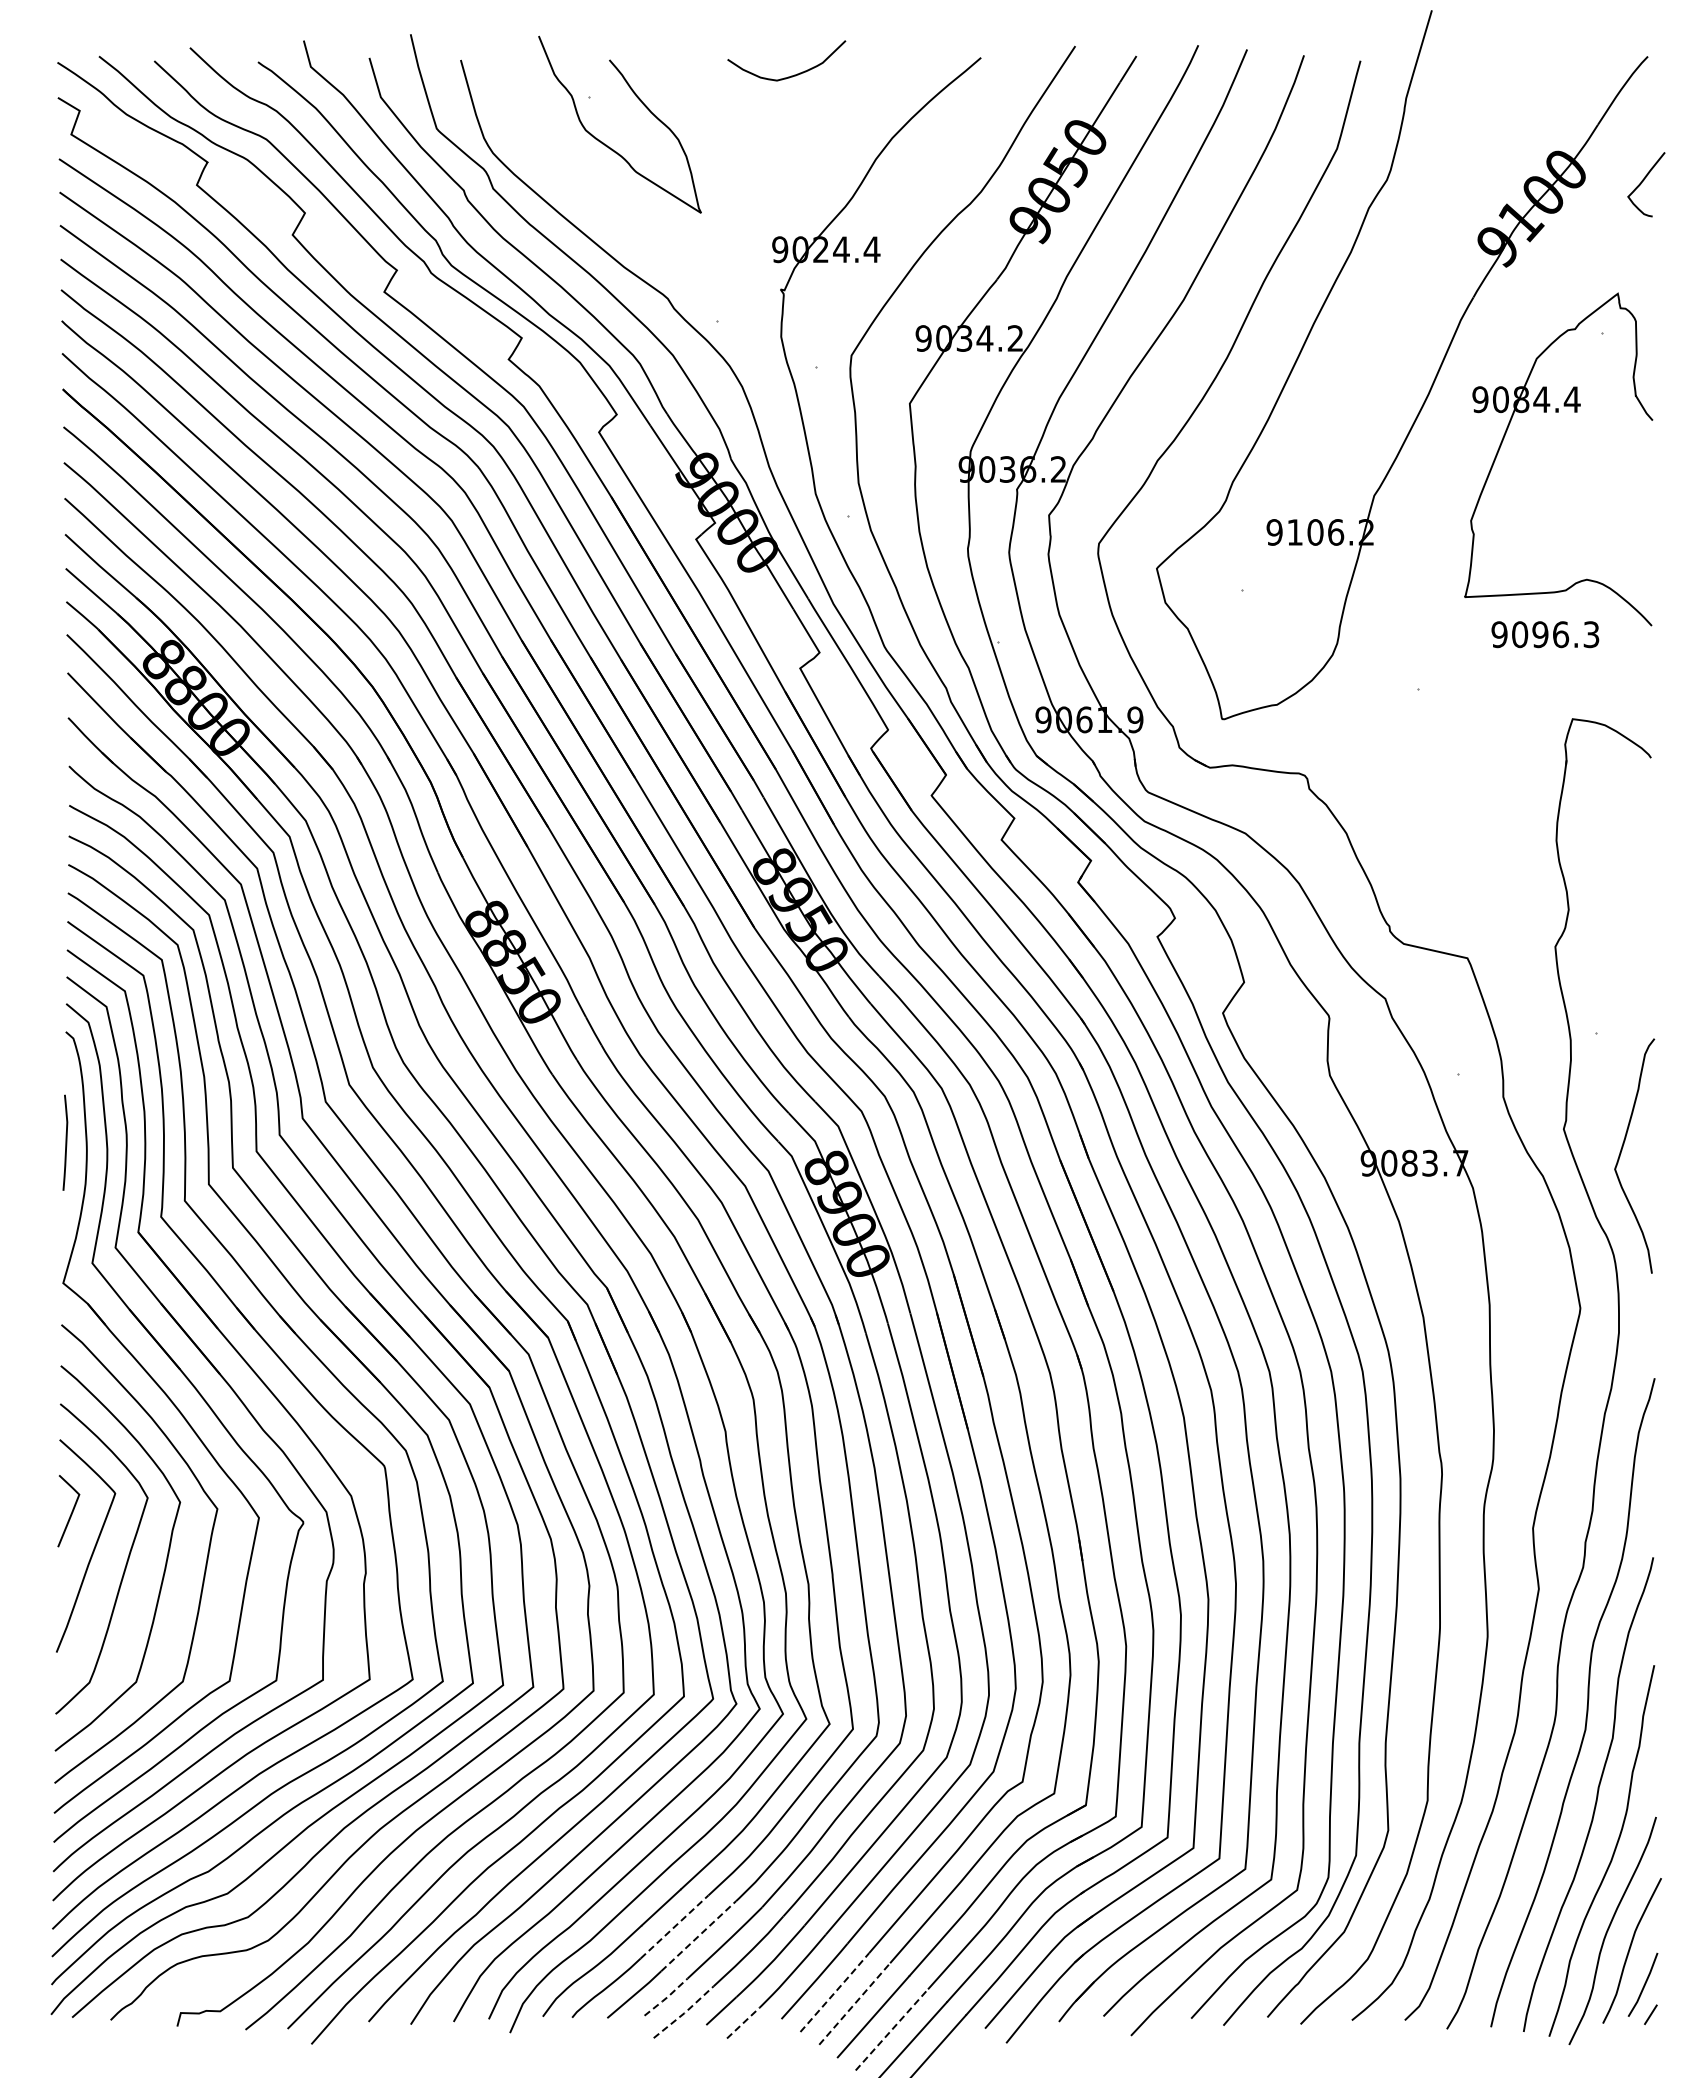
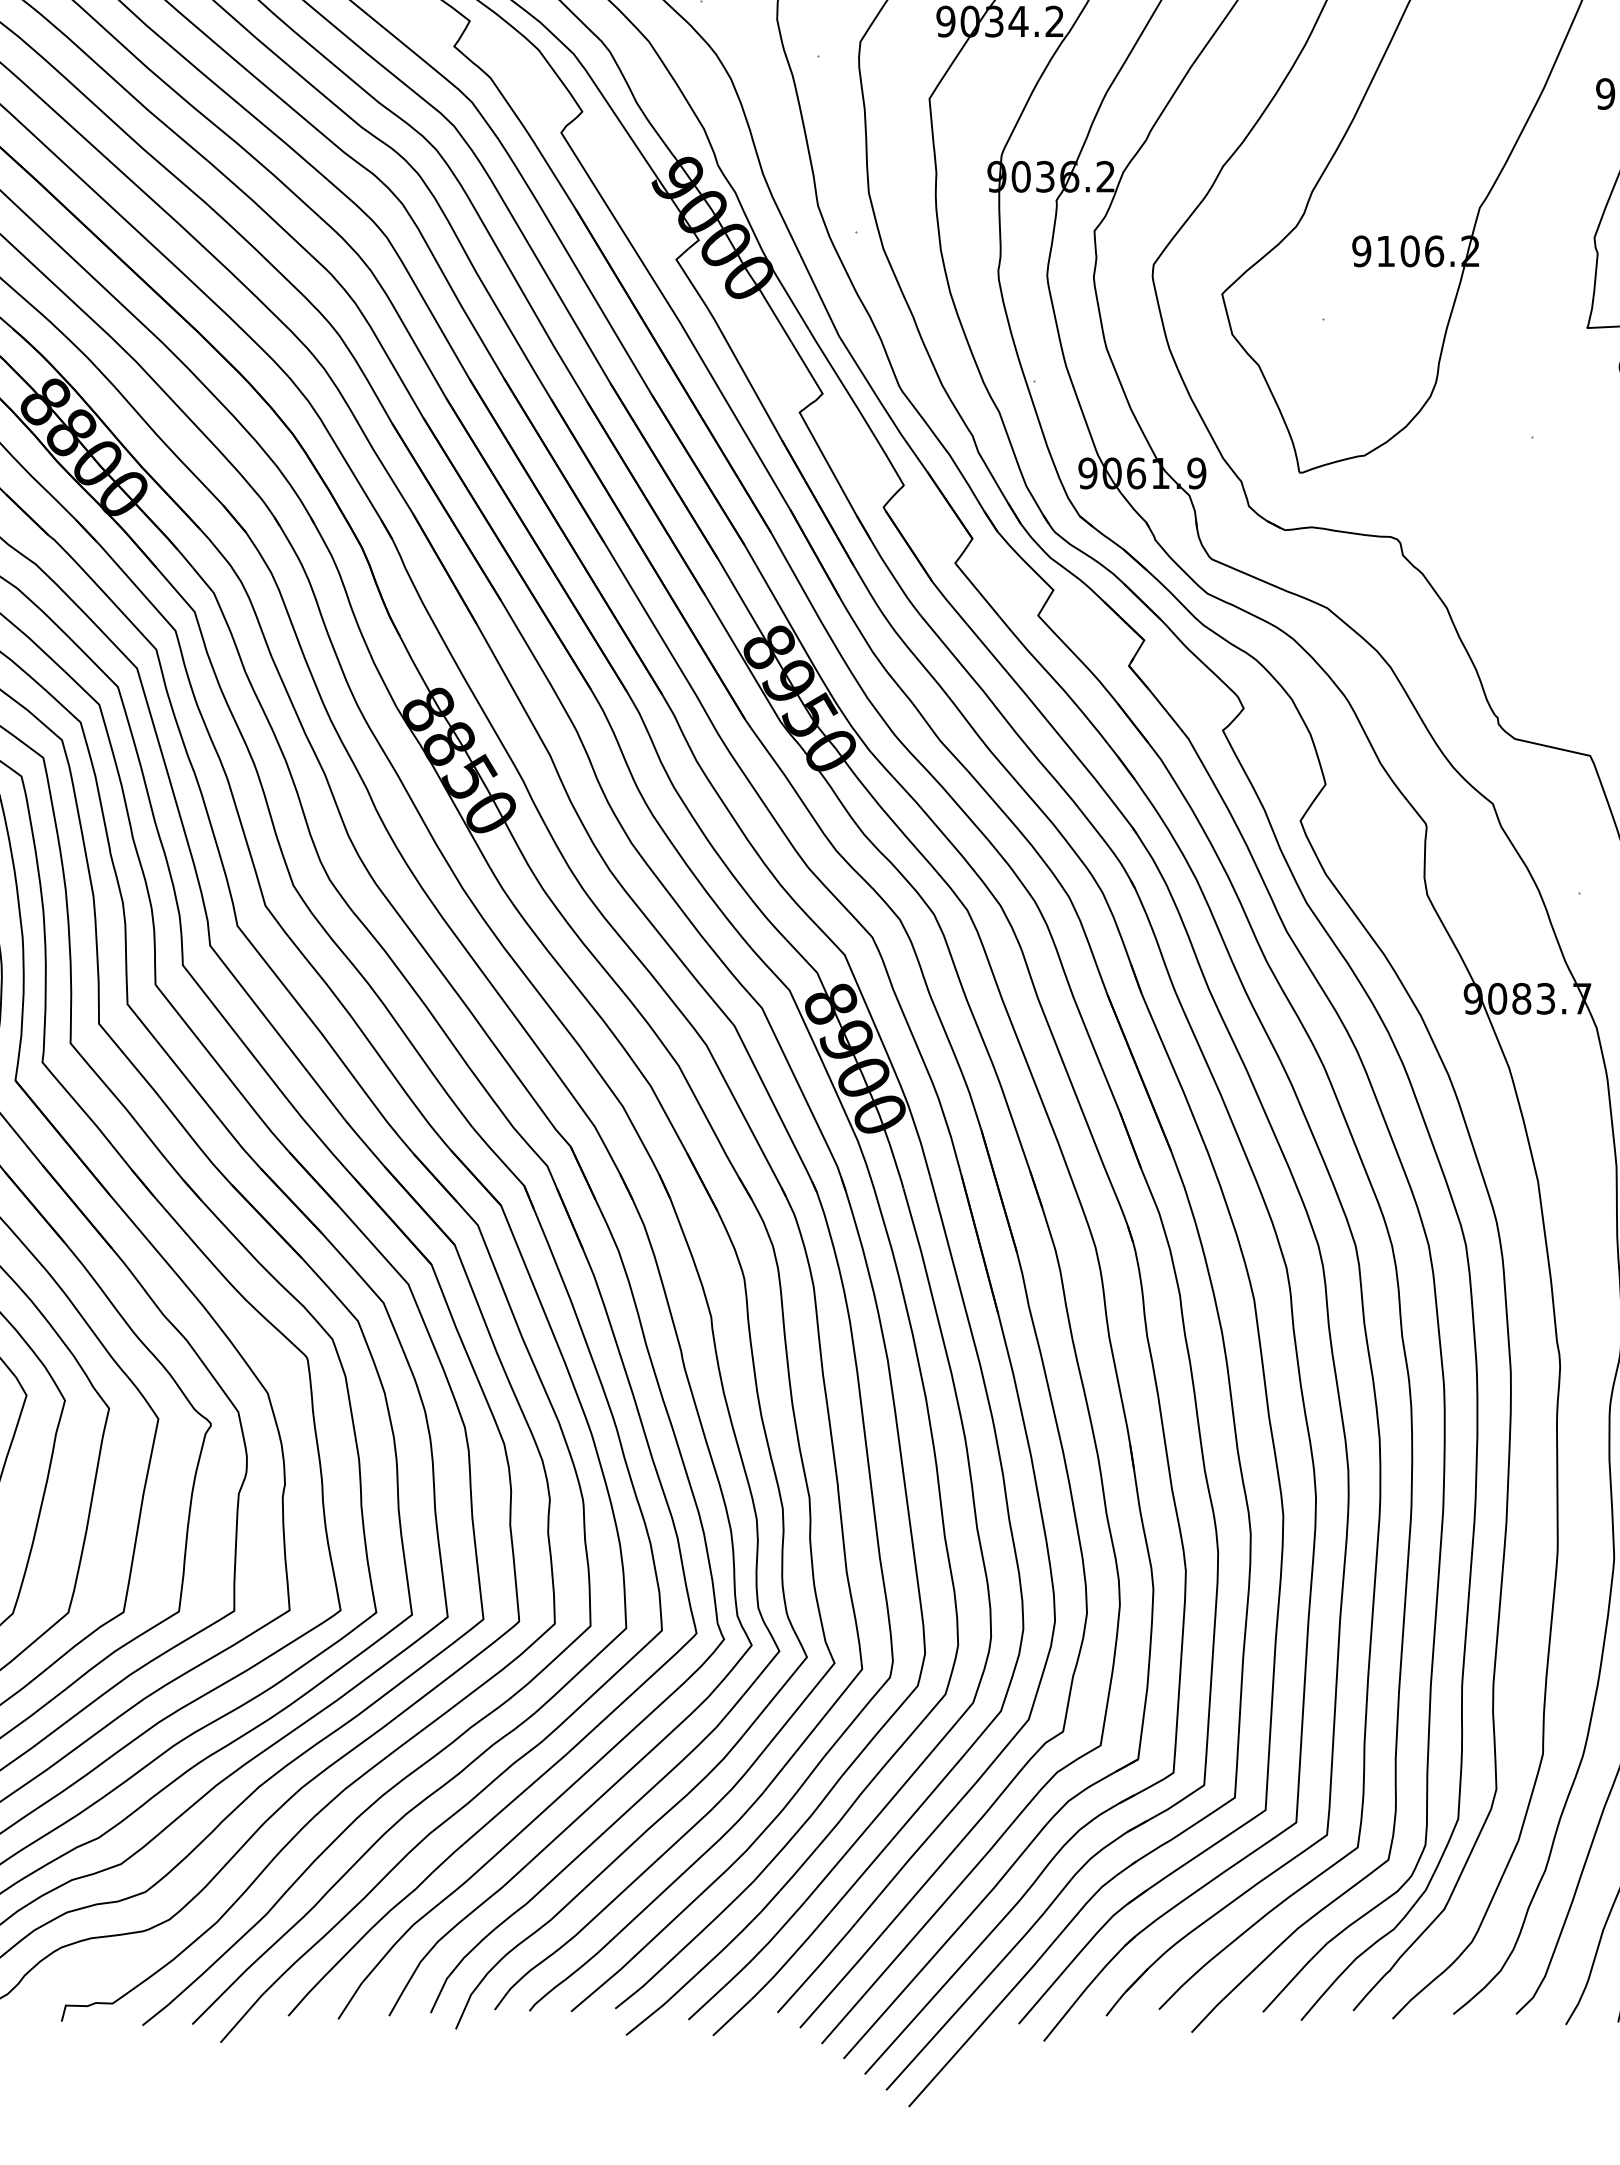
line: (674, 1926) -> (650, 1903), dashed -> solid
line: (699, 1935) -> (680, 1913), dashed -> solid
line: (835, 1991) -> (841, 1980), dashed -> solid
line: (666, 1997) -> (641, 1987), dashed -> solid
line: (855, 2003) -> (865, 1994), dashed -> solid
line: (685, 2012) -> (663, 2004), dashed -> solid
line: (744, 2022) -> (733, 2016), dashed -> solid
line: (892, 2029) -> (909, 2025), dashed -> solid

